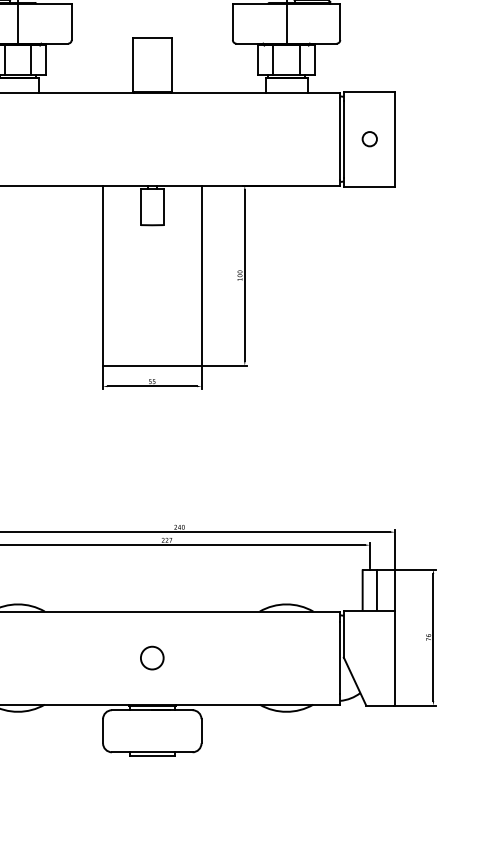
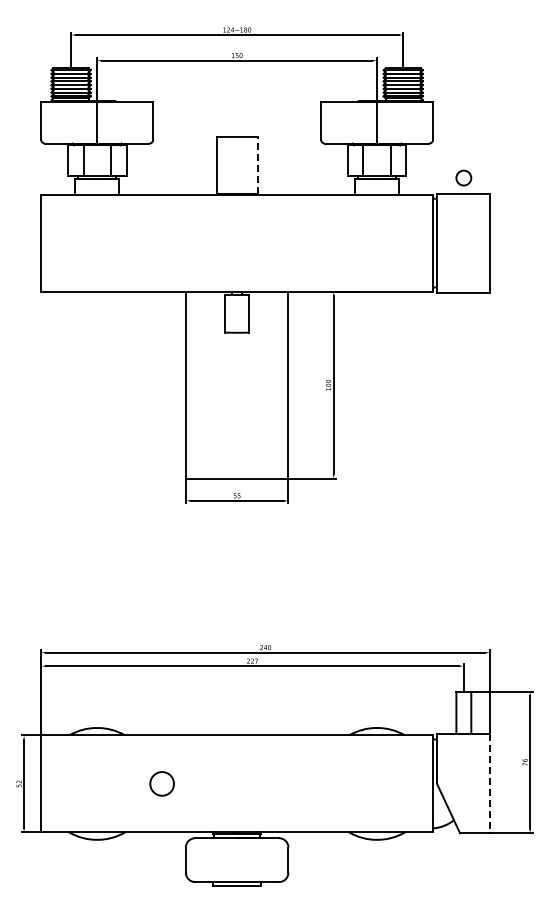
line: (171, 64) -> (257, 165), solid -> dashed
circle: (369, 138) -> (463, 177), moved
circle: (151, 657) -> (161, 783), moved
line: (394, 658) -> (489, 784), solid -> dashed

